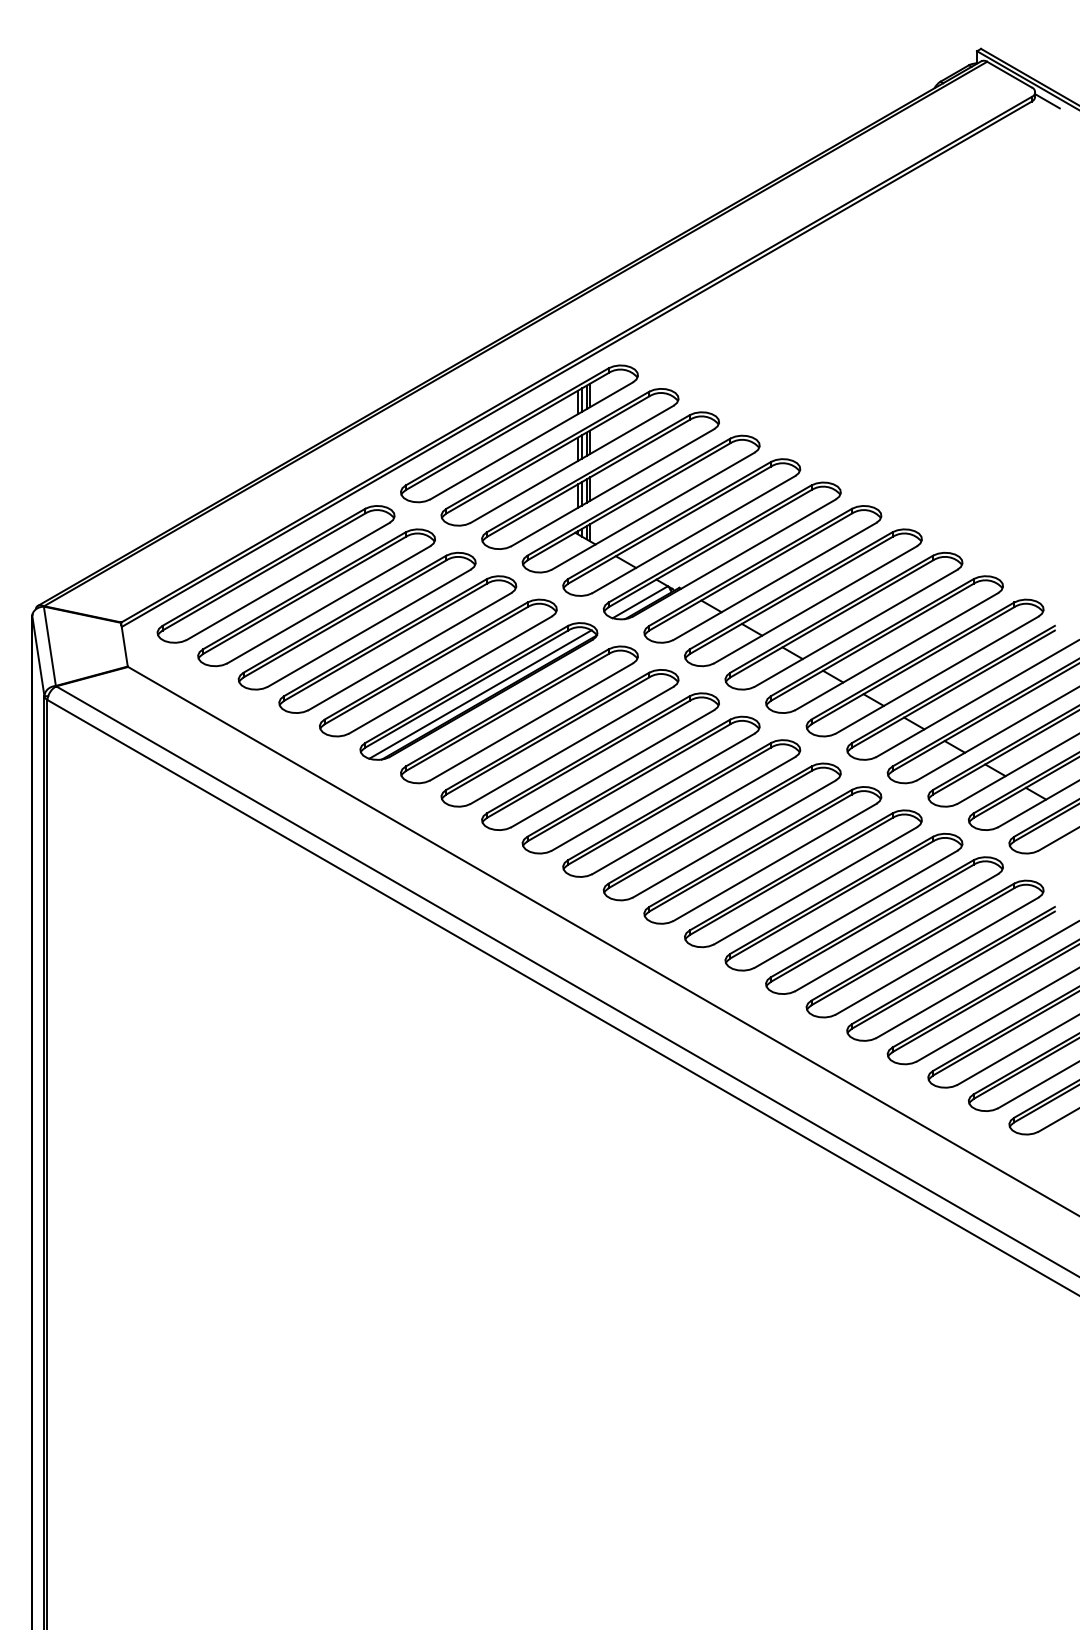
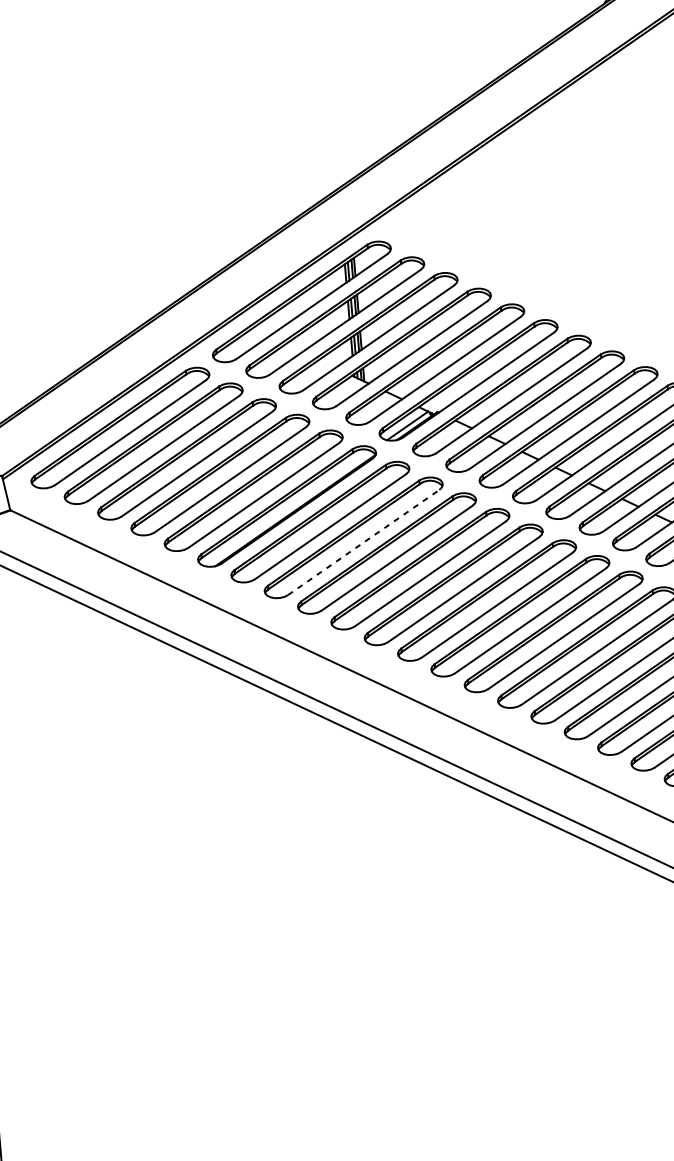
line: (480, 694) -> (288, 508), removed
line: (572, 745) -> (363, 542), solid -> dashed

